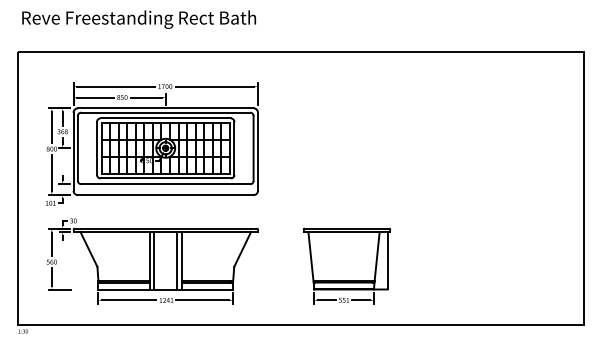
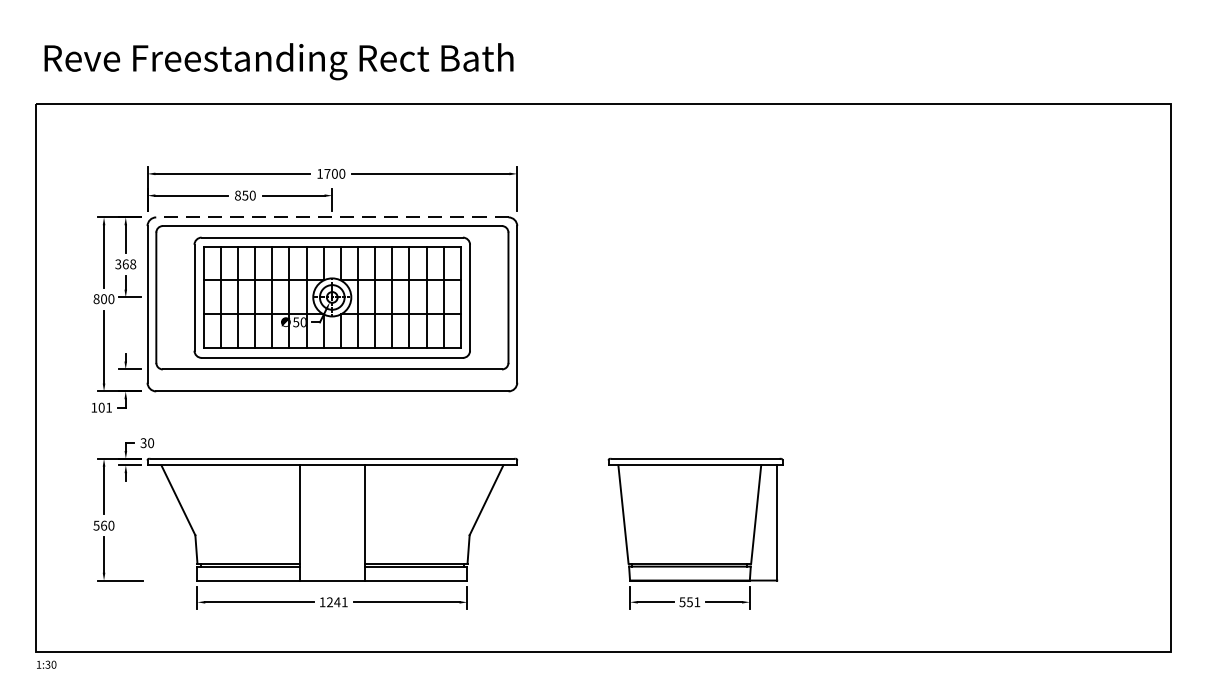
text: (139, 19) -> (279, 61), moved
line: (165, 108) -> (331, 217), solid -> dashed
line: (154, 260) -> (309, 522), removed
line: (177, 260) -> (355, 522), removed

